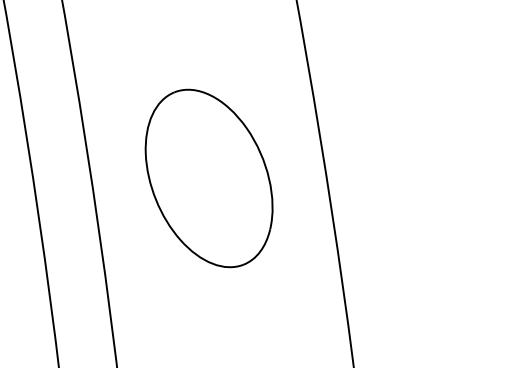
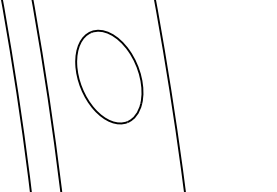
part: (209, 177) -> (109, 76), moved

